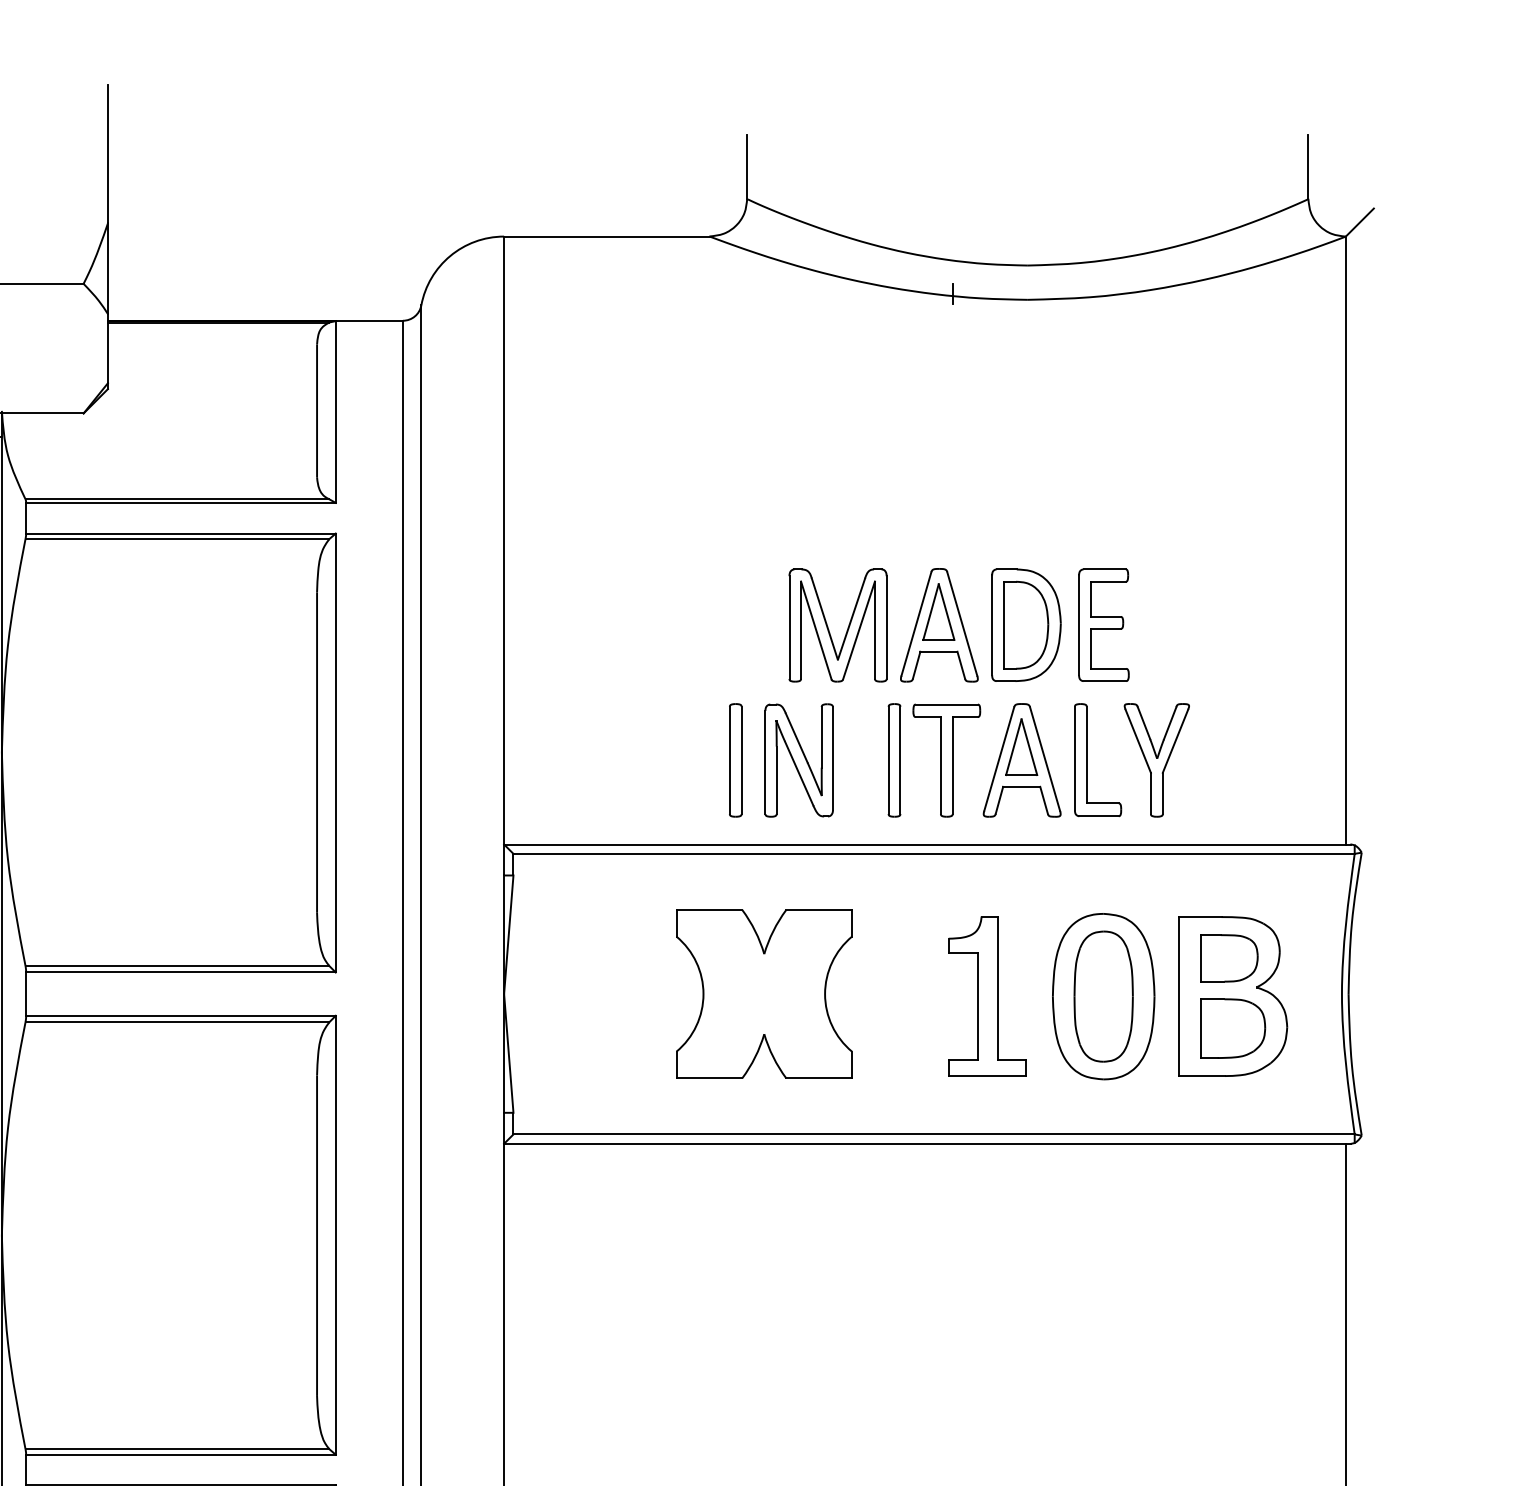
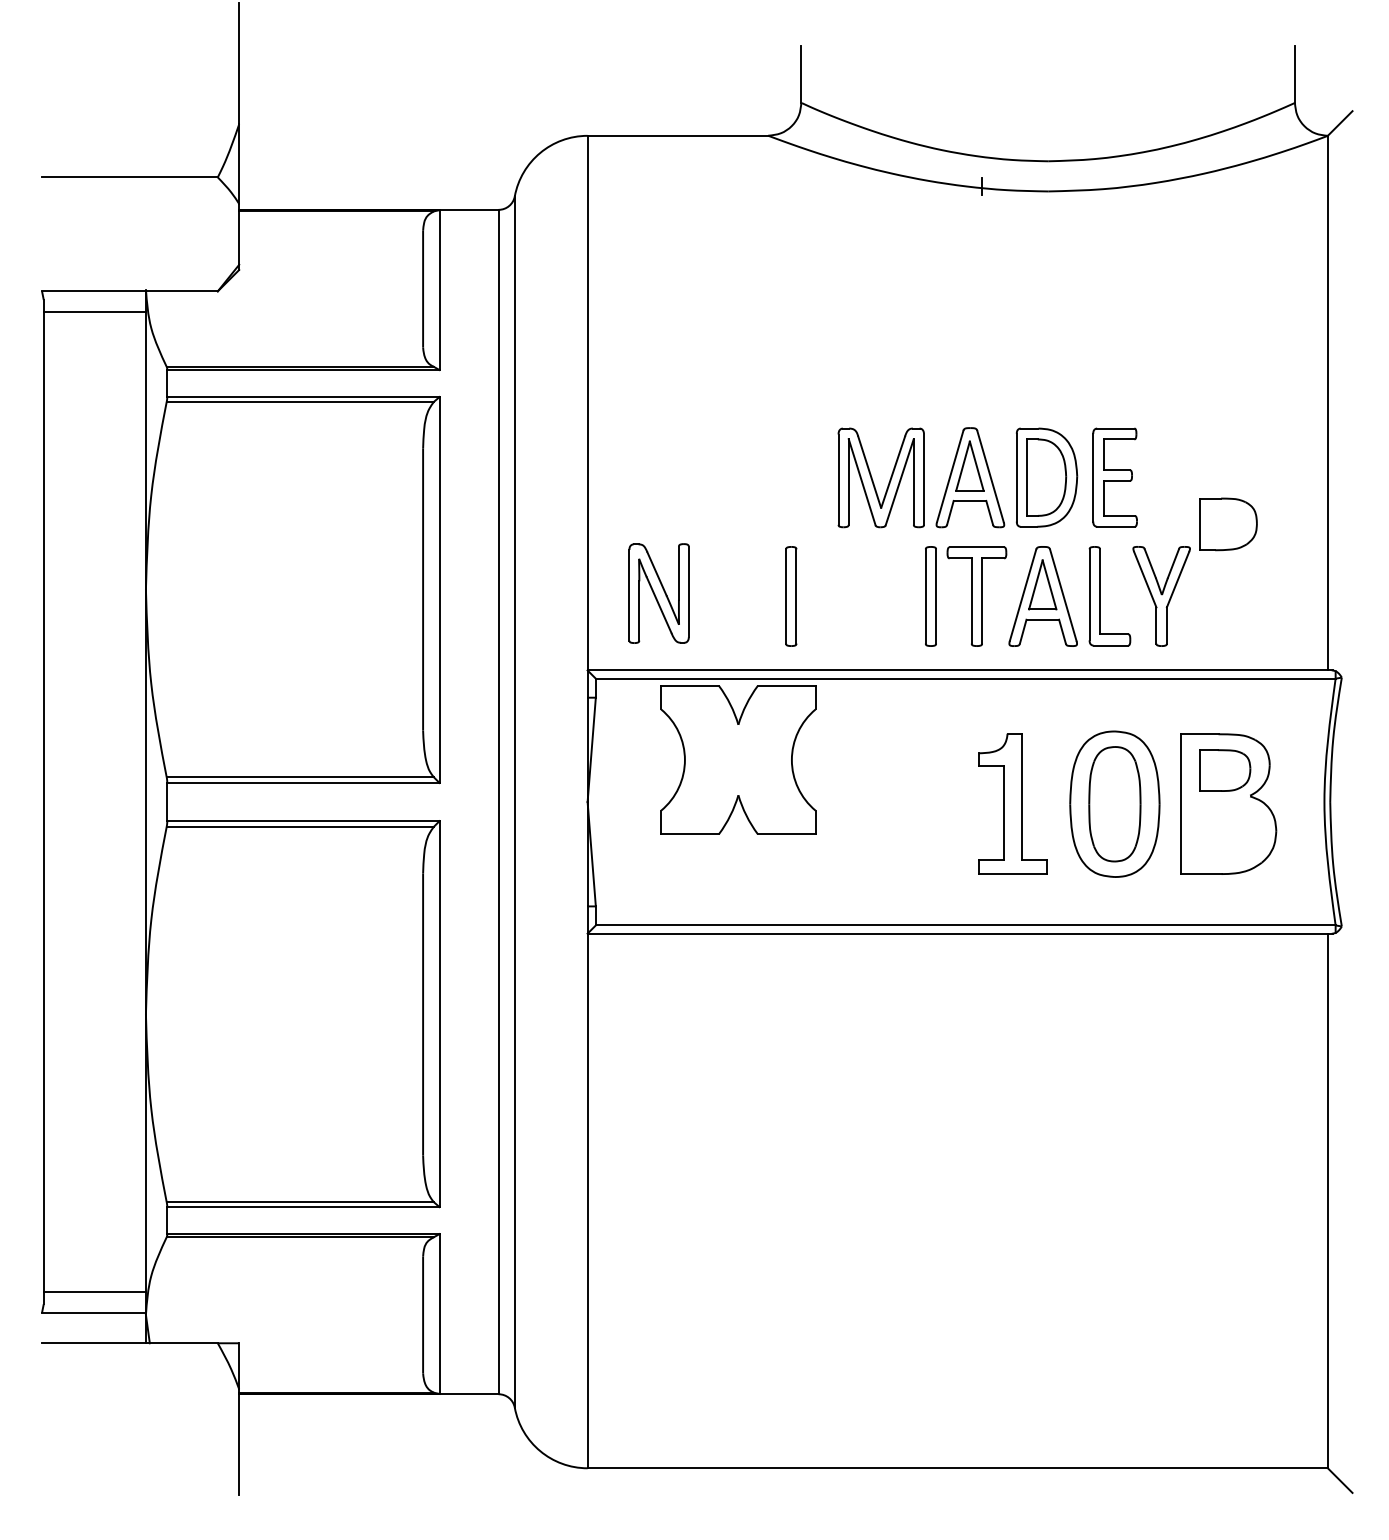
part: (798, 760) -> (658, 593), moved
part: (764, 993) -> (738, 759), moved
part: (1232, 1028) -> (1228, 524), moved

